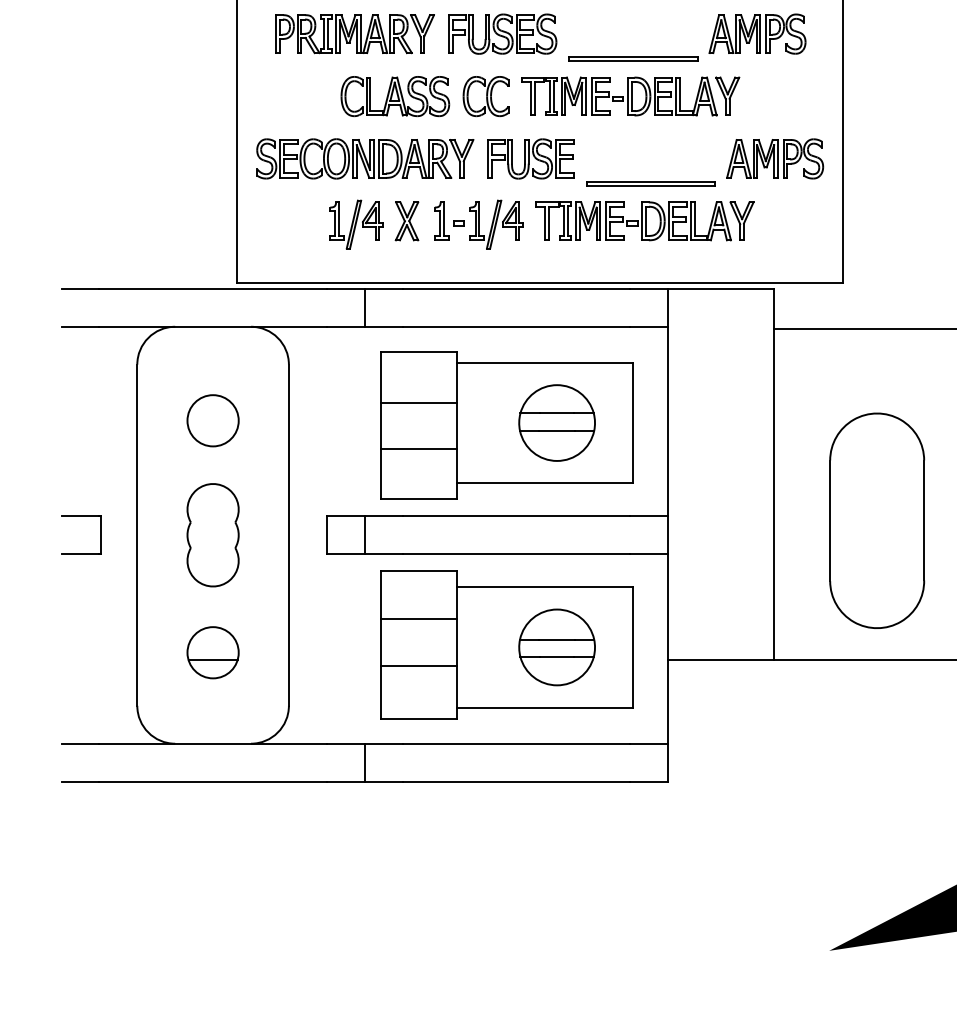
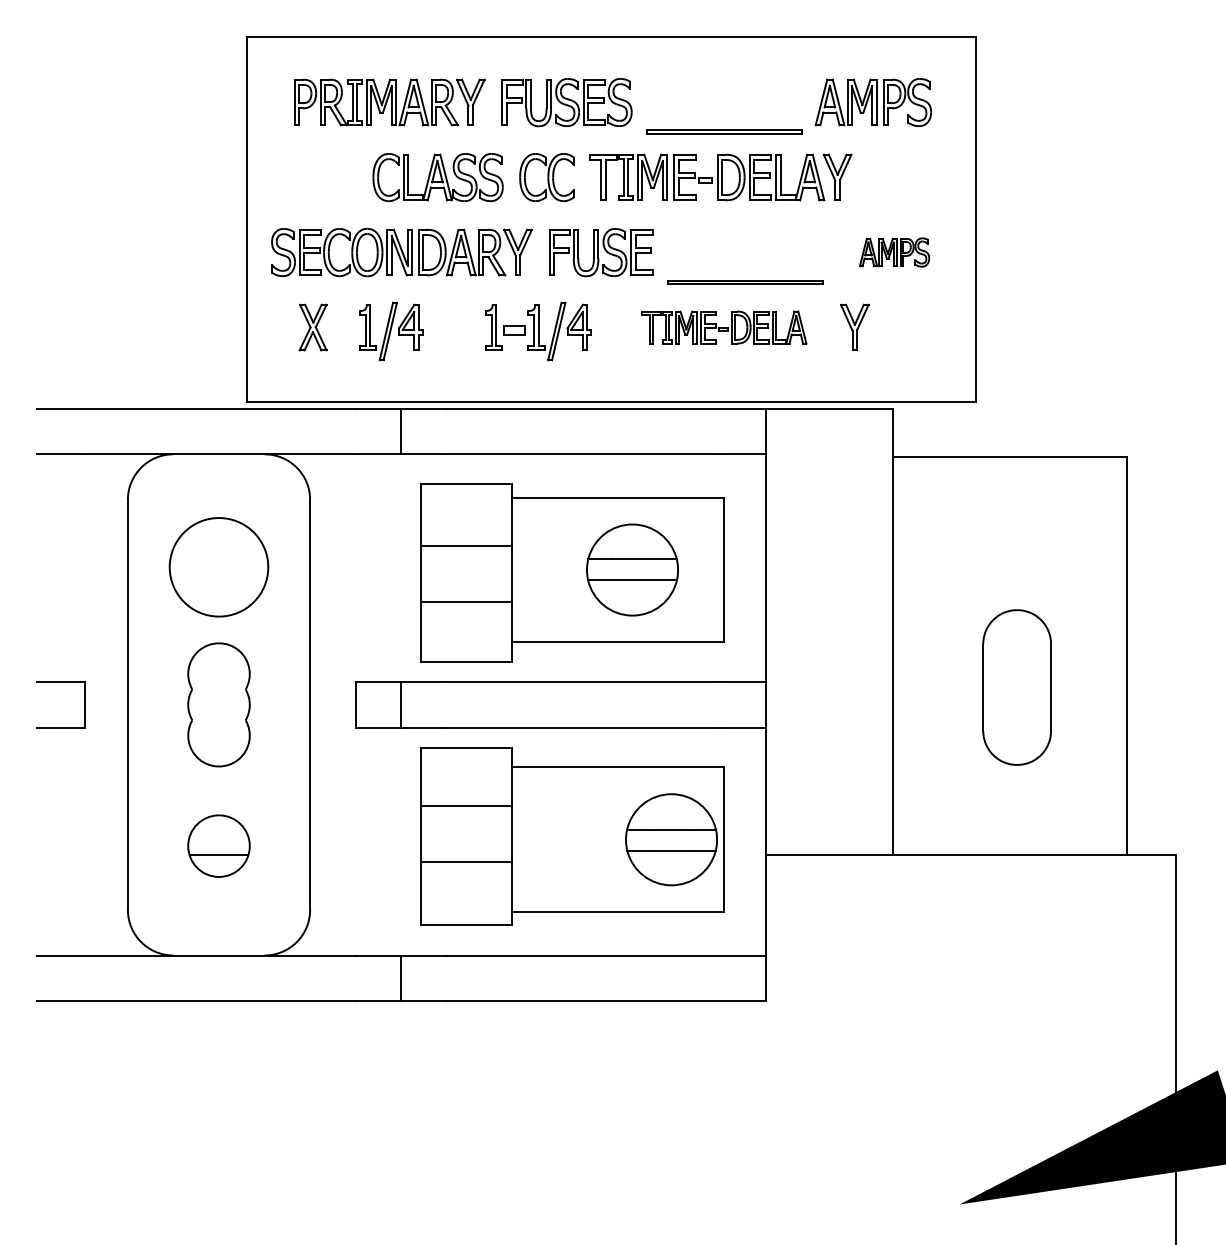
part: (775, 158) -> (894, 252), size x0.6
part: (406, 221) -> (312, 327), moved
part: (633, 221) -> (724, 327), size x0.7
part: (458, 223) -> (514, 330), size x1.6
circle: (212, 420) -> (218, 567), size x1.6
part: (876, 520) -> (1016, 687), size x0.6
part: (557, 647) -> (671, 839), moved

